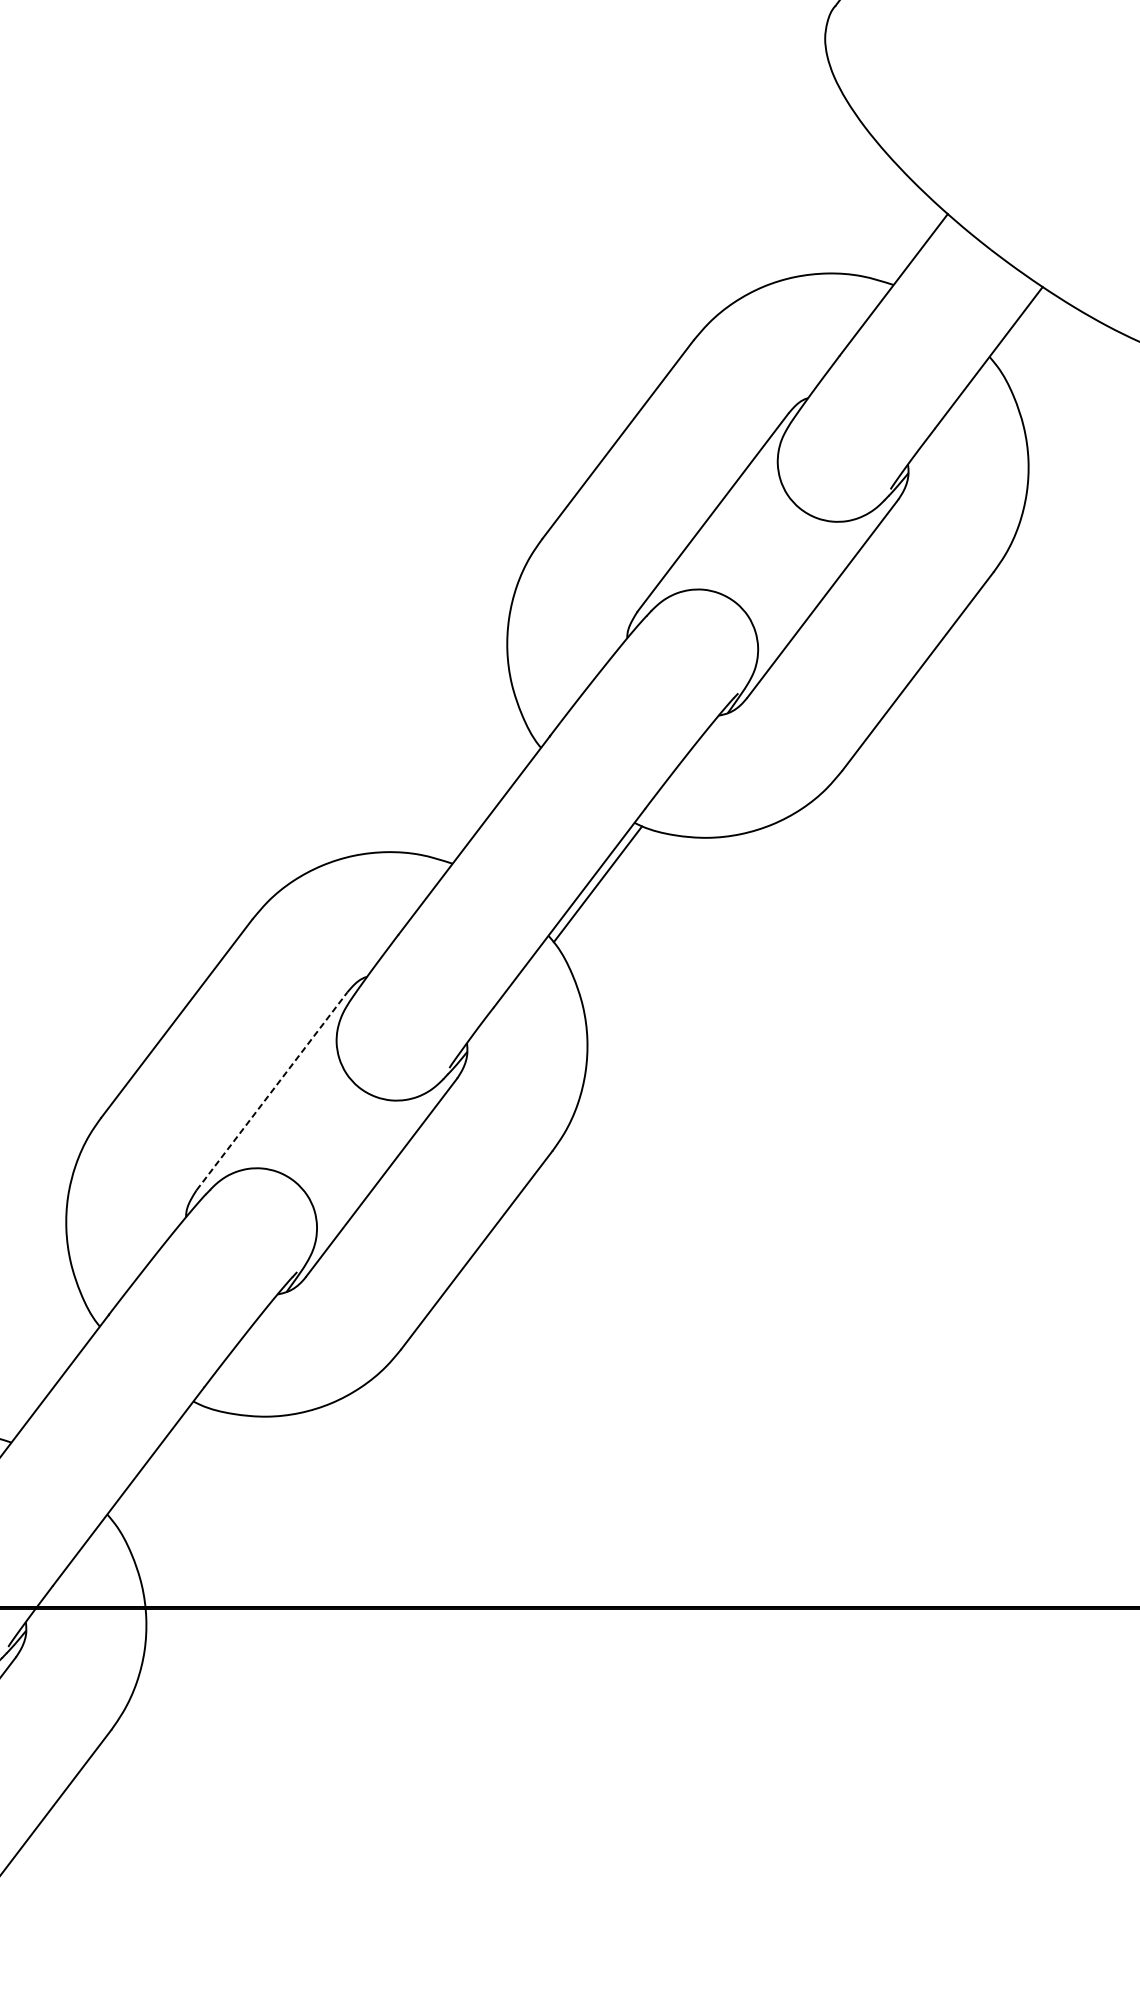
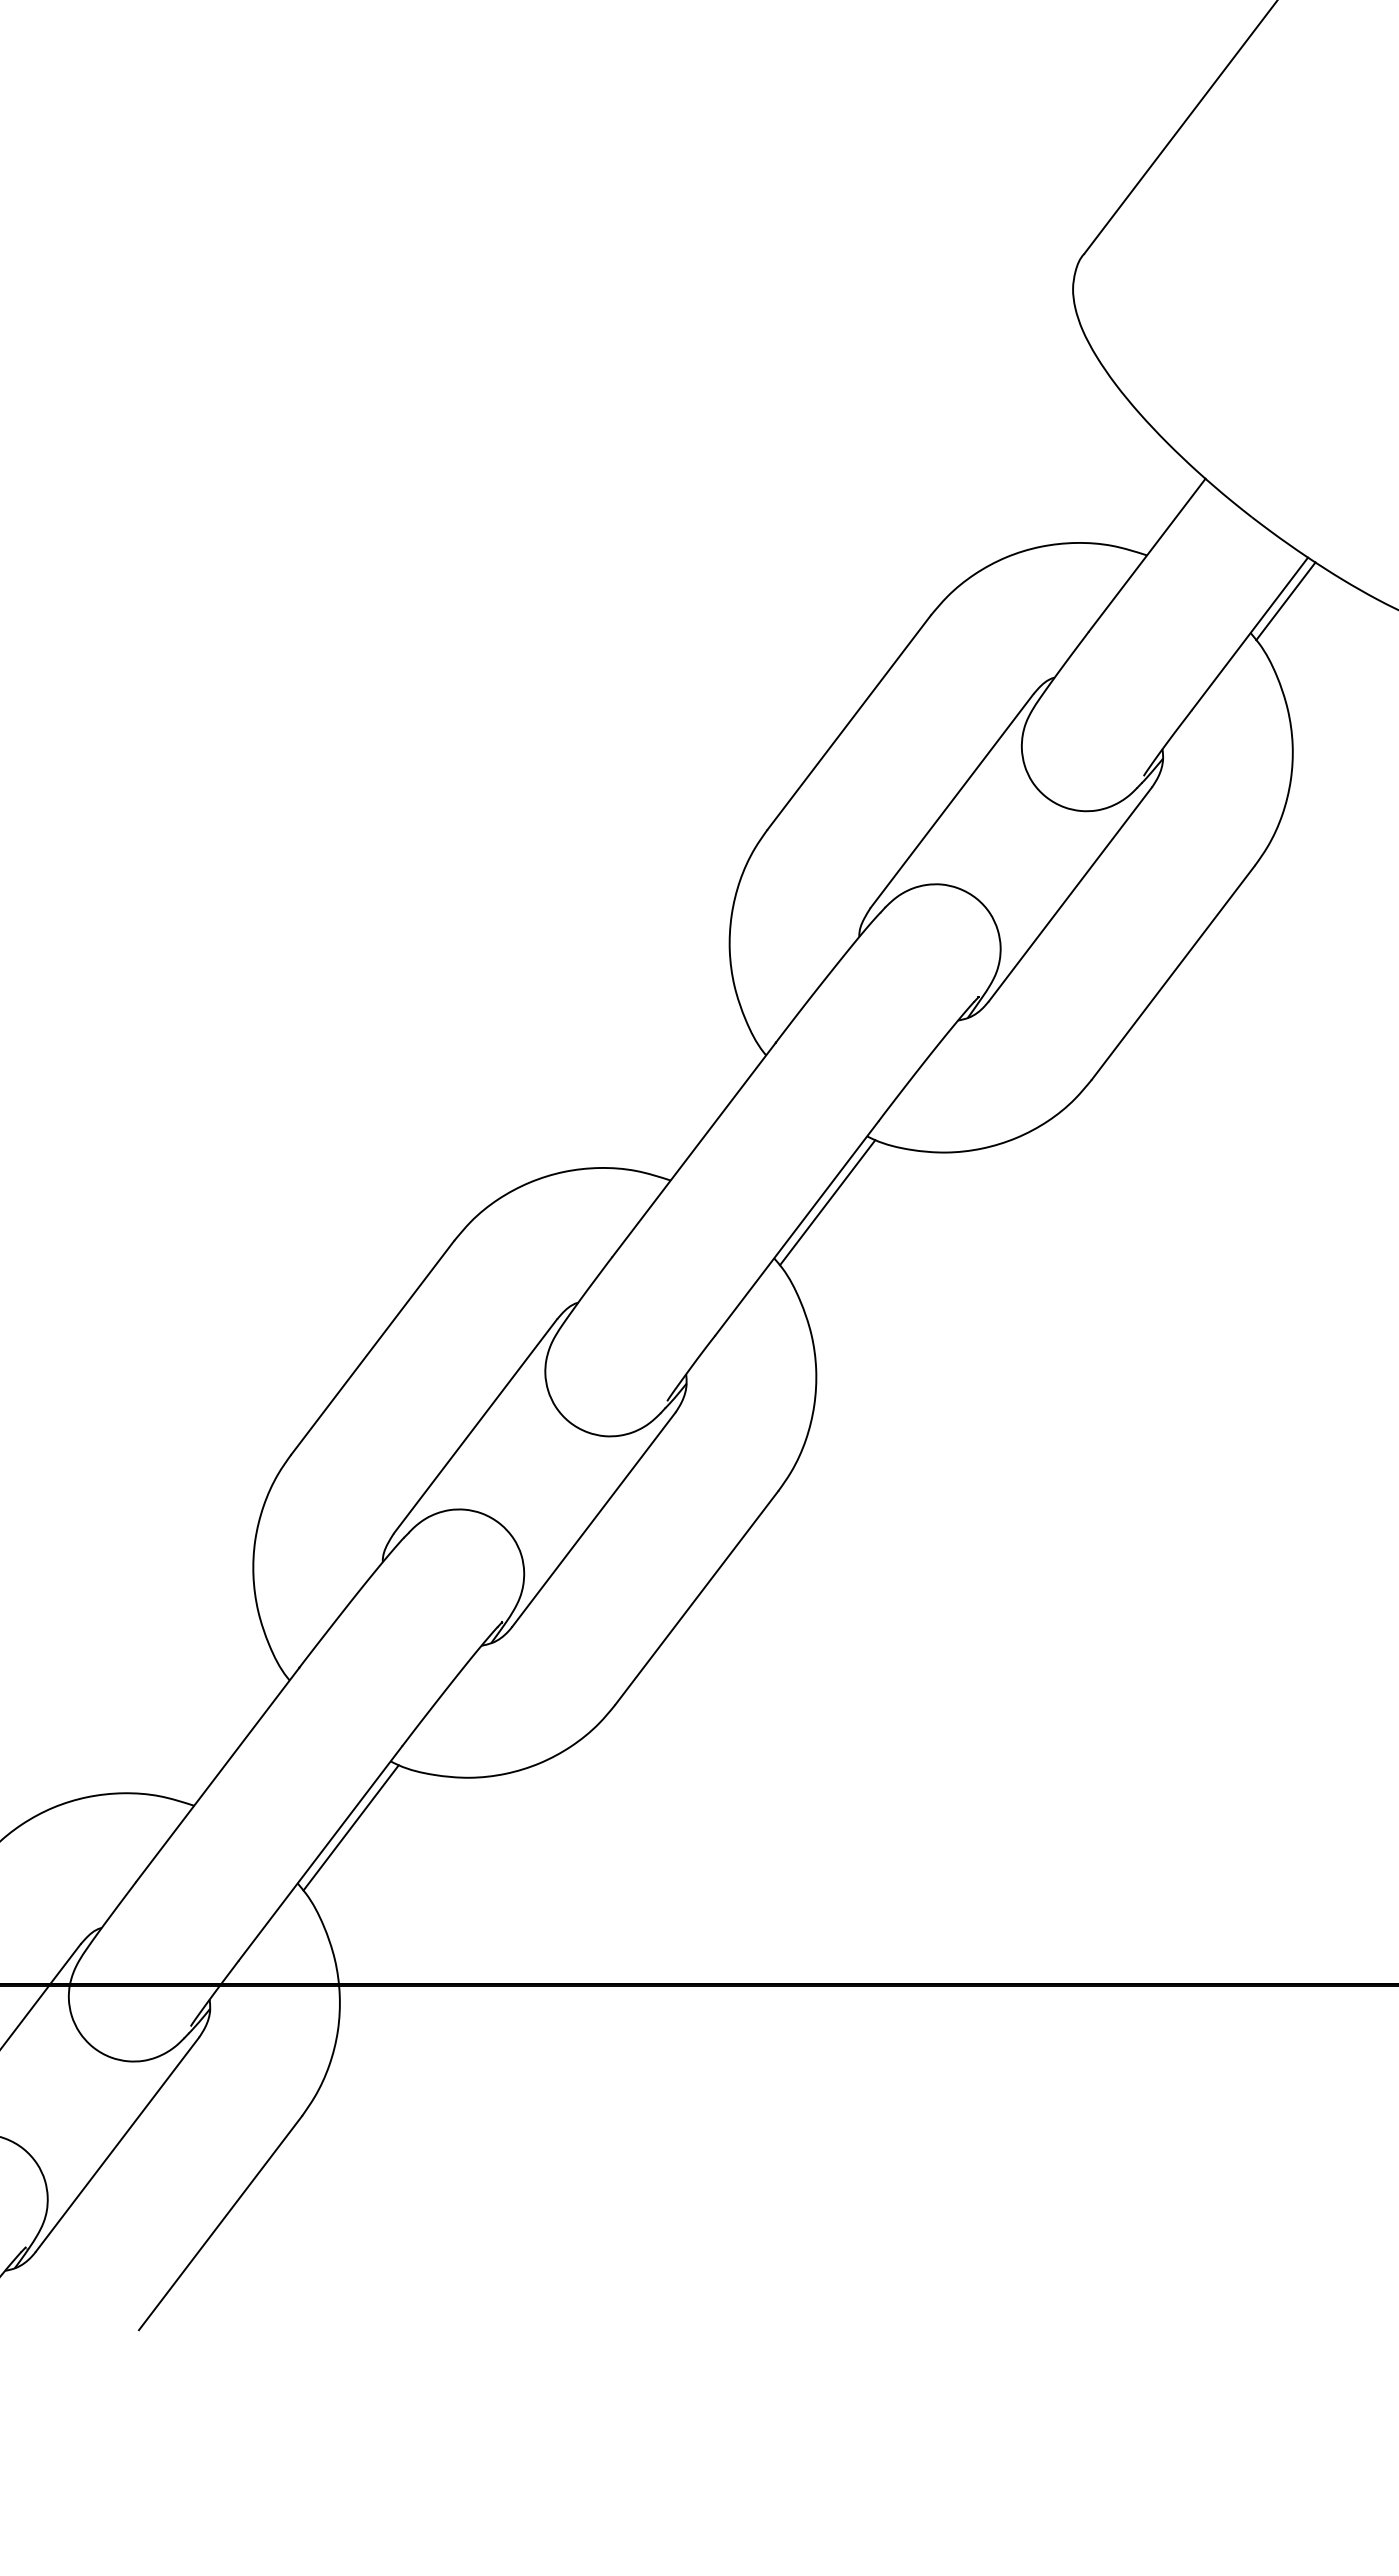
line: (1021, 327) -> (1285, 601), added
line: (271, 1090) -> (475, 1425), dashed -> solid
line: (156, 1462) -> (350, 1827), added

